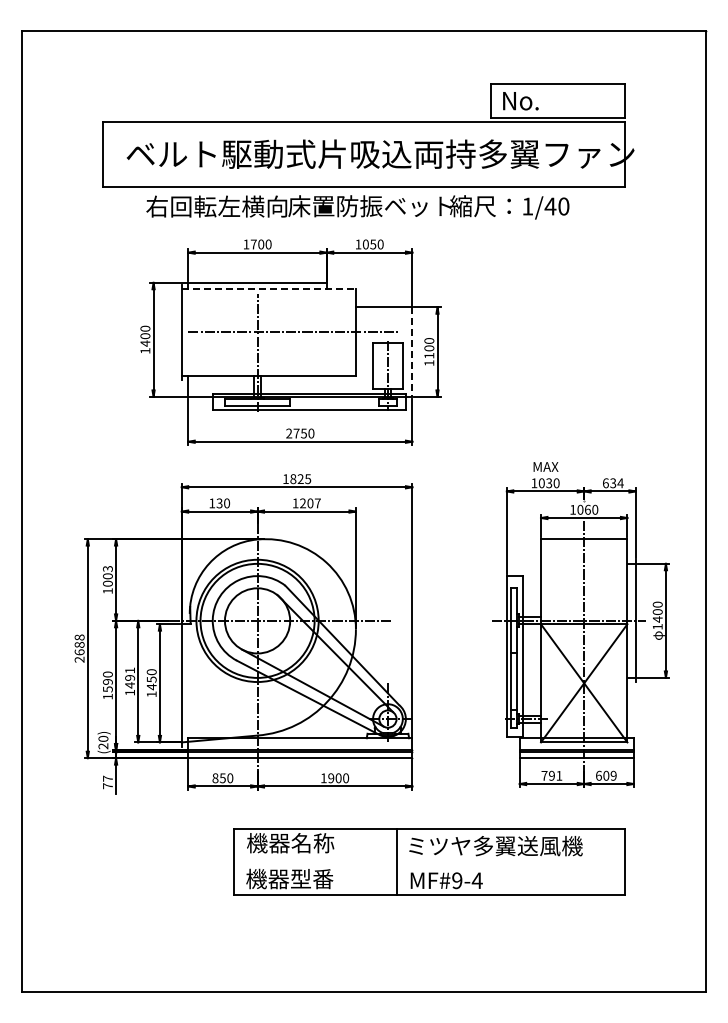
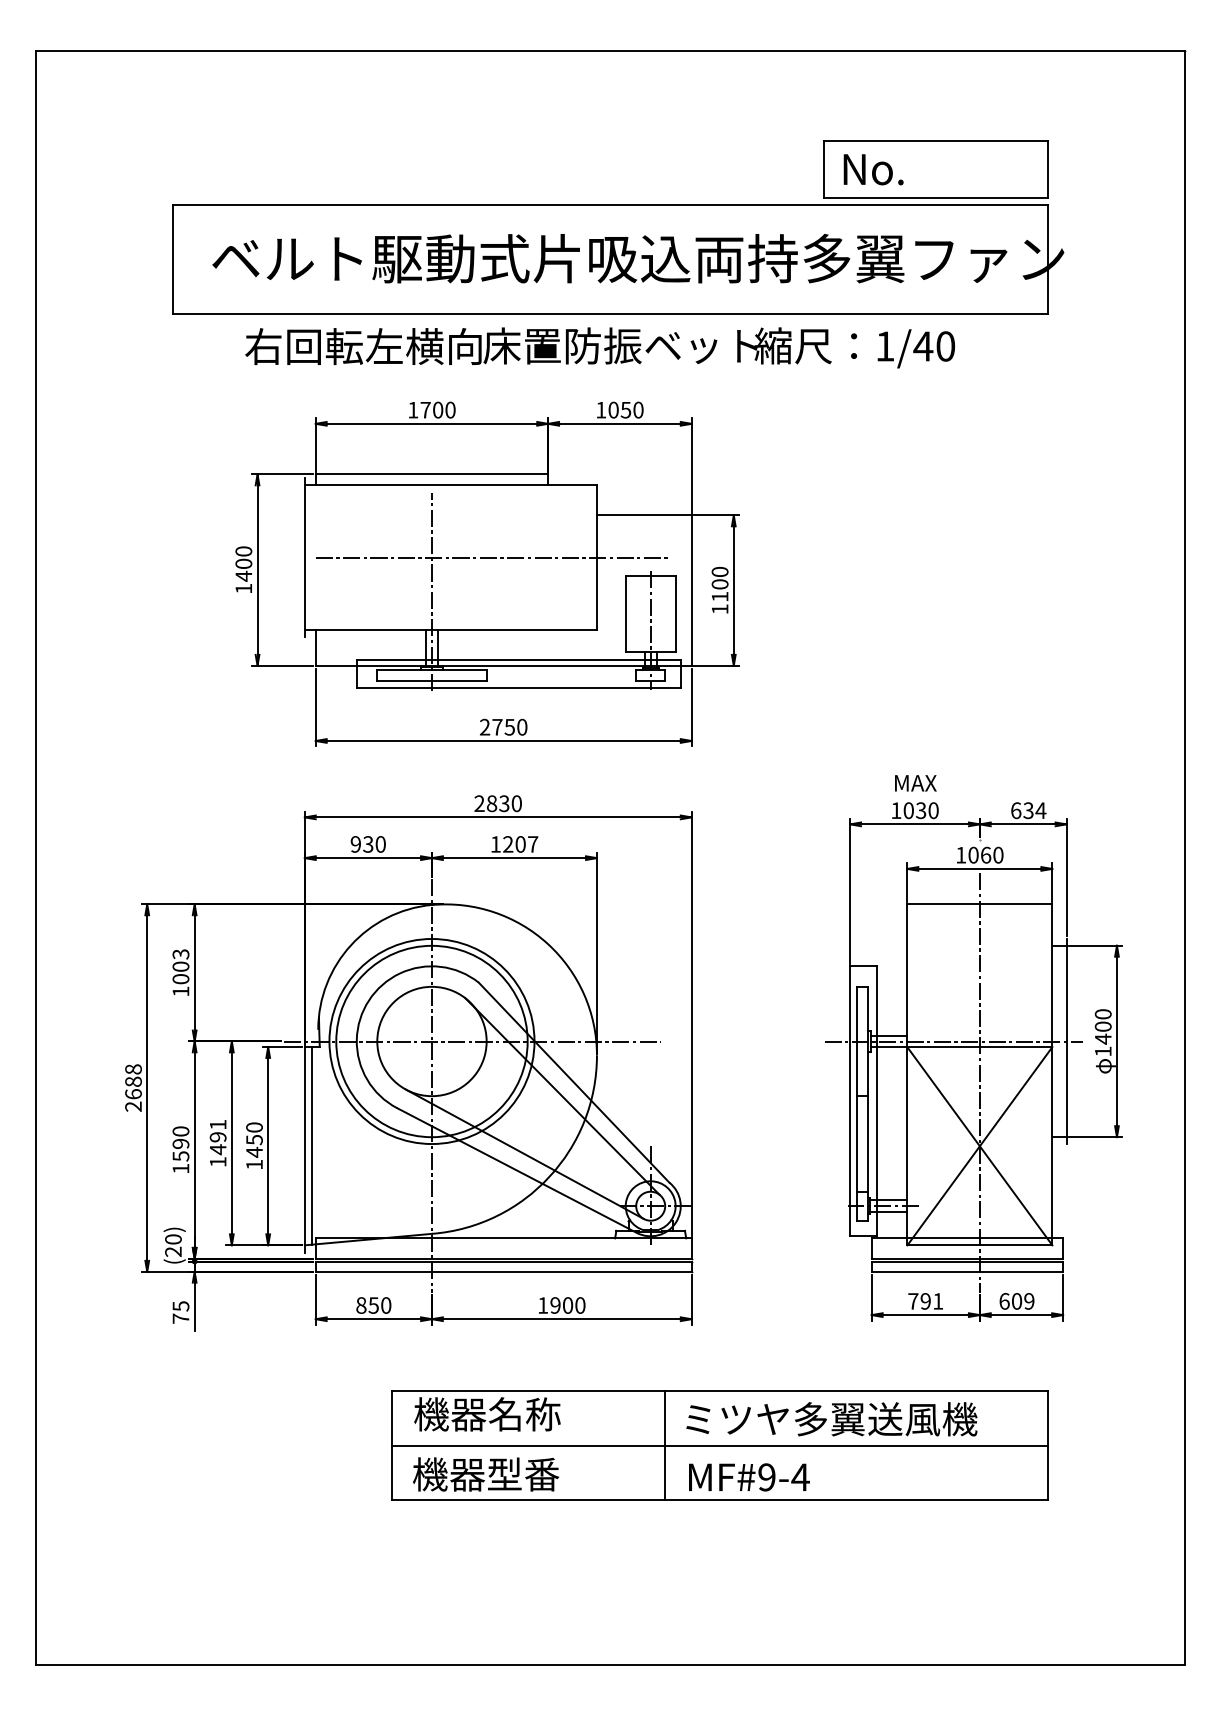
line: (269, 289) -> (451, 485), dashed -> solid
line: (412, 352) -> (691, 591), dashed -> solid
text: (297, 479) -> (498, 804), 1825 -> 2830
text: (212, 503) -> (356, 844), 130 -> 930
line: (185, 683) -> (311, 1146), added
text: (107, 778) -> (180, 1305), 77 -> 75
line: (428, 861) -> (718, 1445), added

